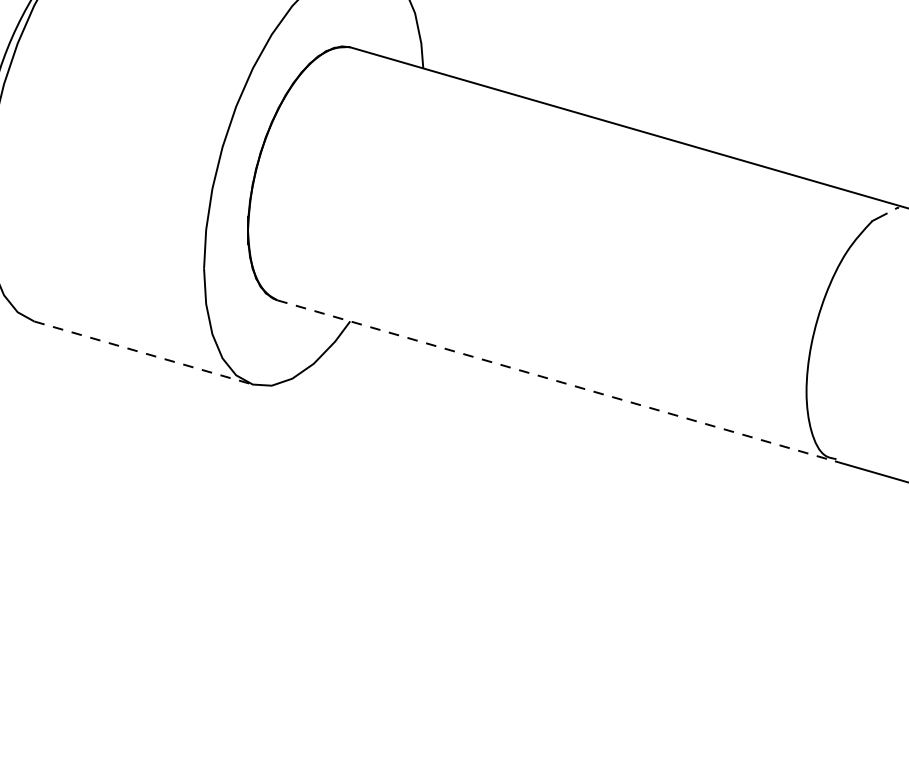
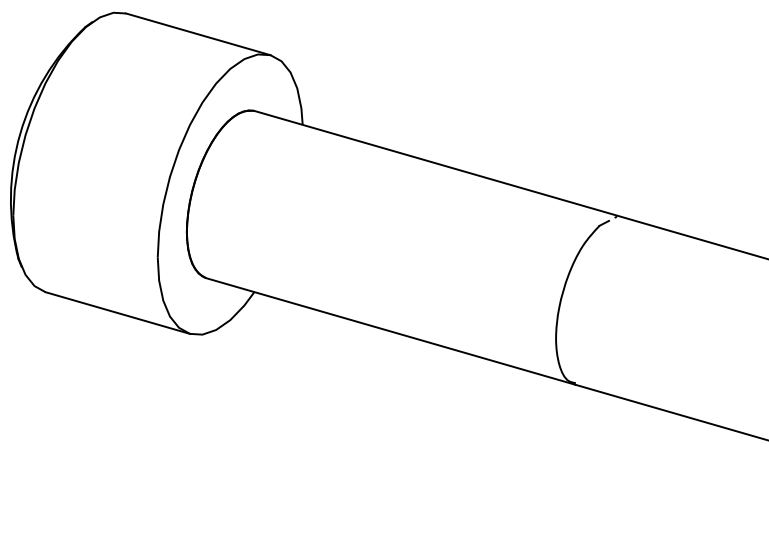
line: (144, 353) -> (118, 313), dashed -> solid
line: (557, 380) -> (391, 331), dashed -> solid

